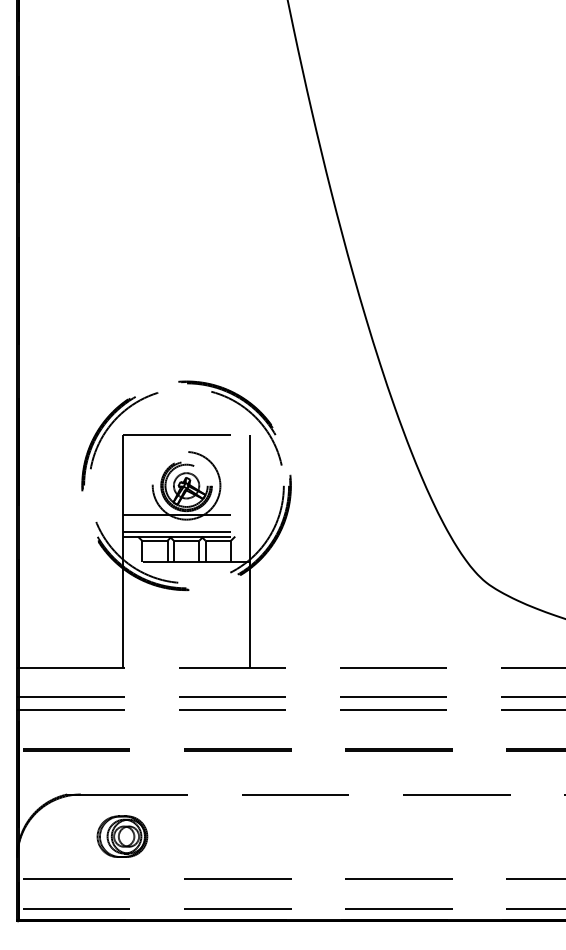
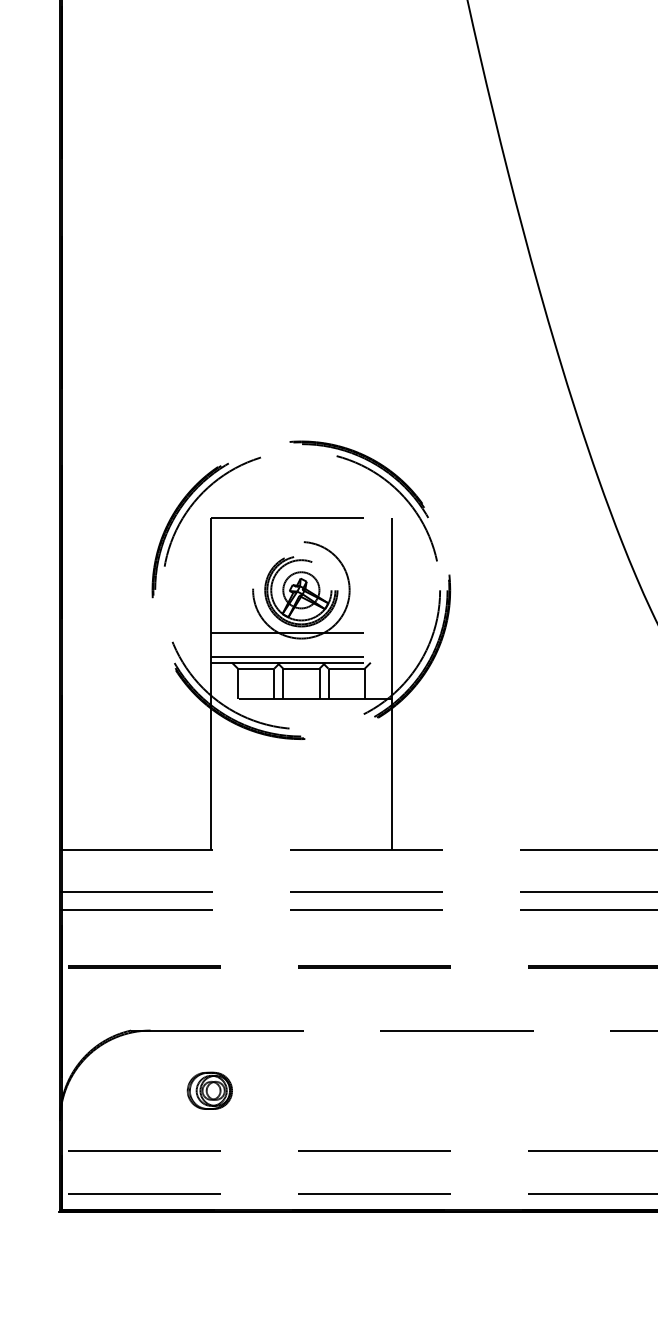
part: (122, 836) -> (209, 1090), size x0.62

